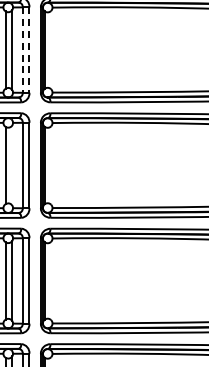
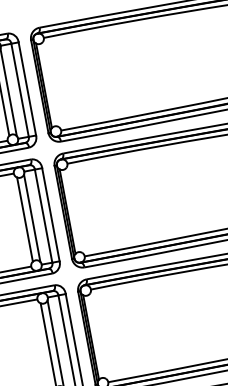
line: (22, 50) -> (19, 90), dashed -> solid
line: (29, 50) -> (27, 89), dashed -> solid
line: (12, 165) -> (32, 218), added

